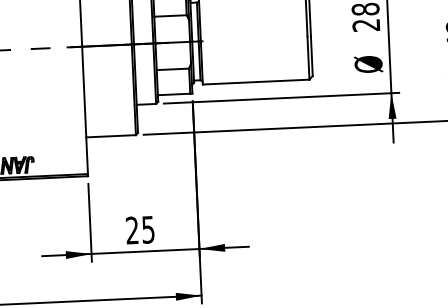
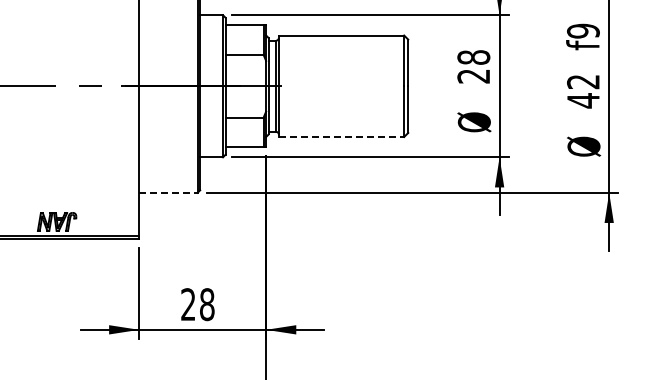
line: (256, 82) -> (341, 137), solid -> dashed
line: (111, 135) -> (168, 192), solid -> dashed
text: (148, 229) -> (207, 304), 25 -> 28

